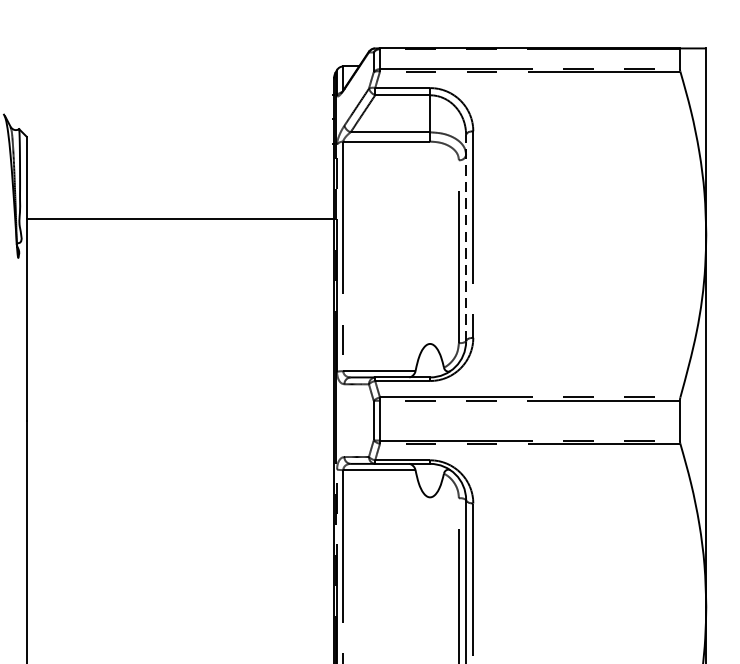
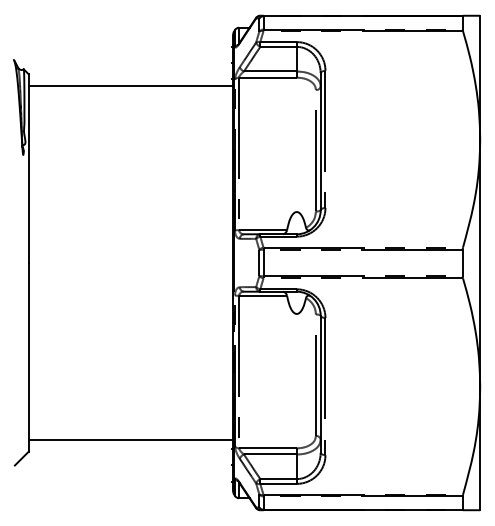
line: (179, 218) -> (130, 85), moved
line: (465, 237) -> (320, 141), dashed -> solid

